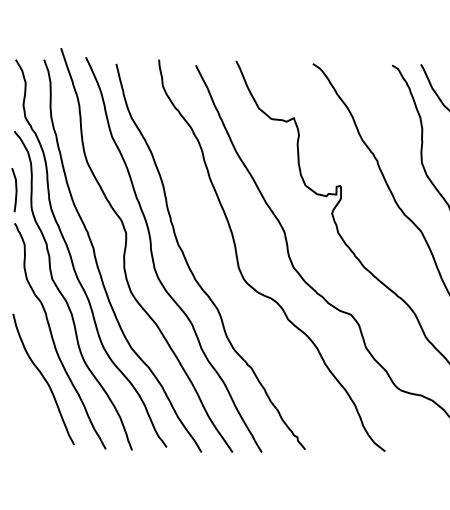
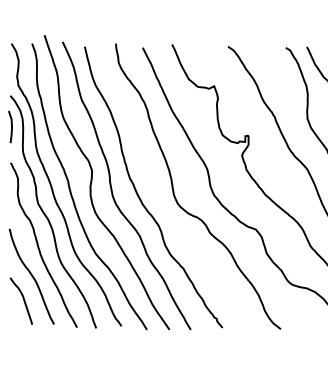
line: (15, 190) -> (11, 127), moved
curve: (32, 412) -> (23, 300), added

